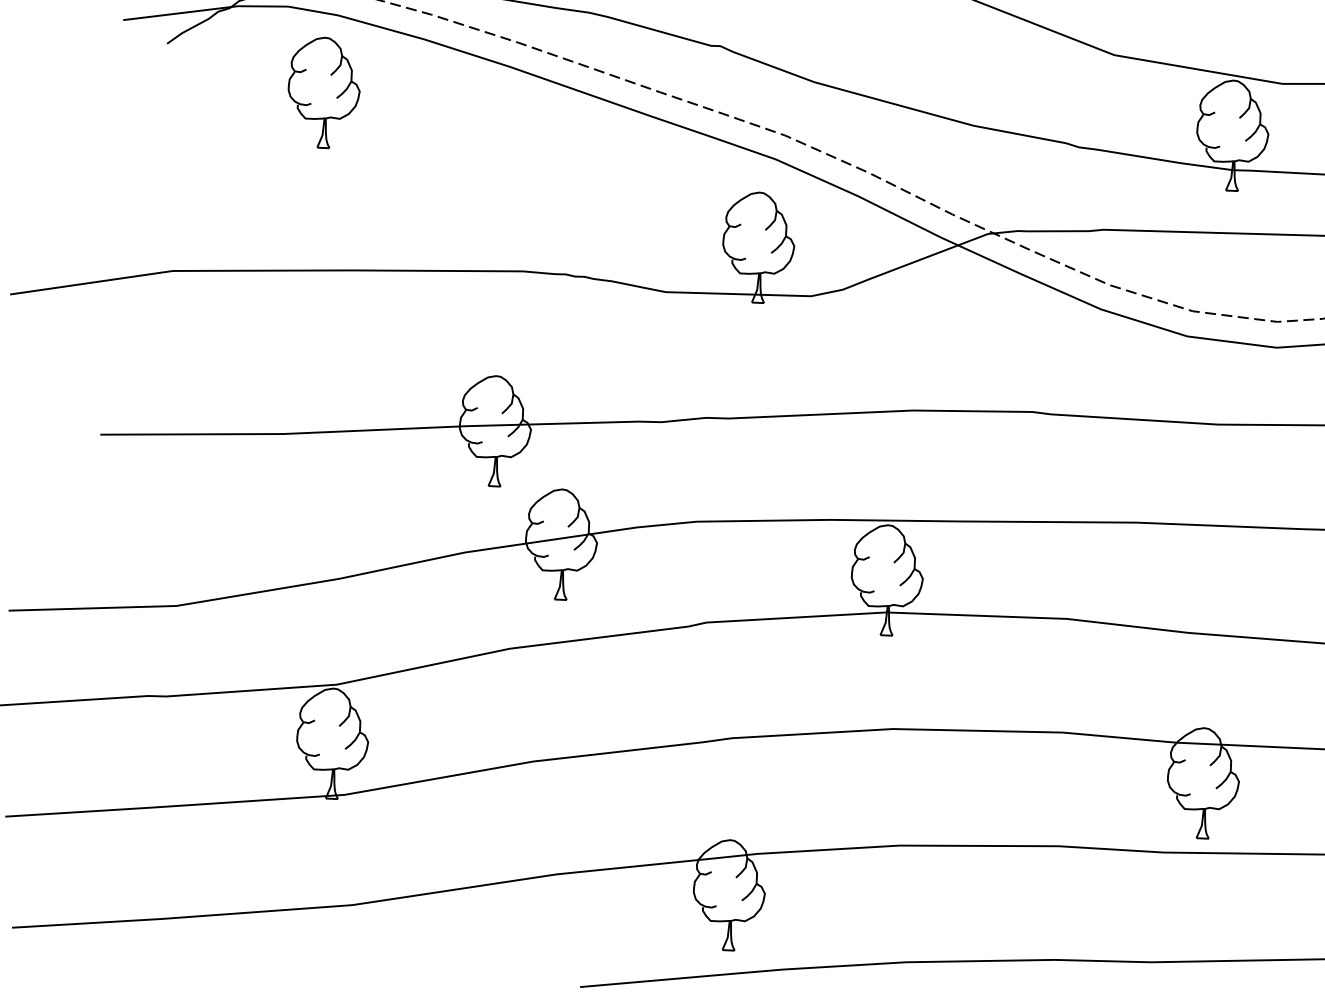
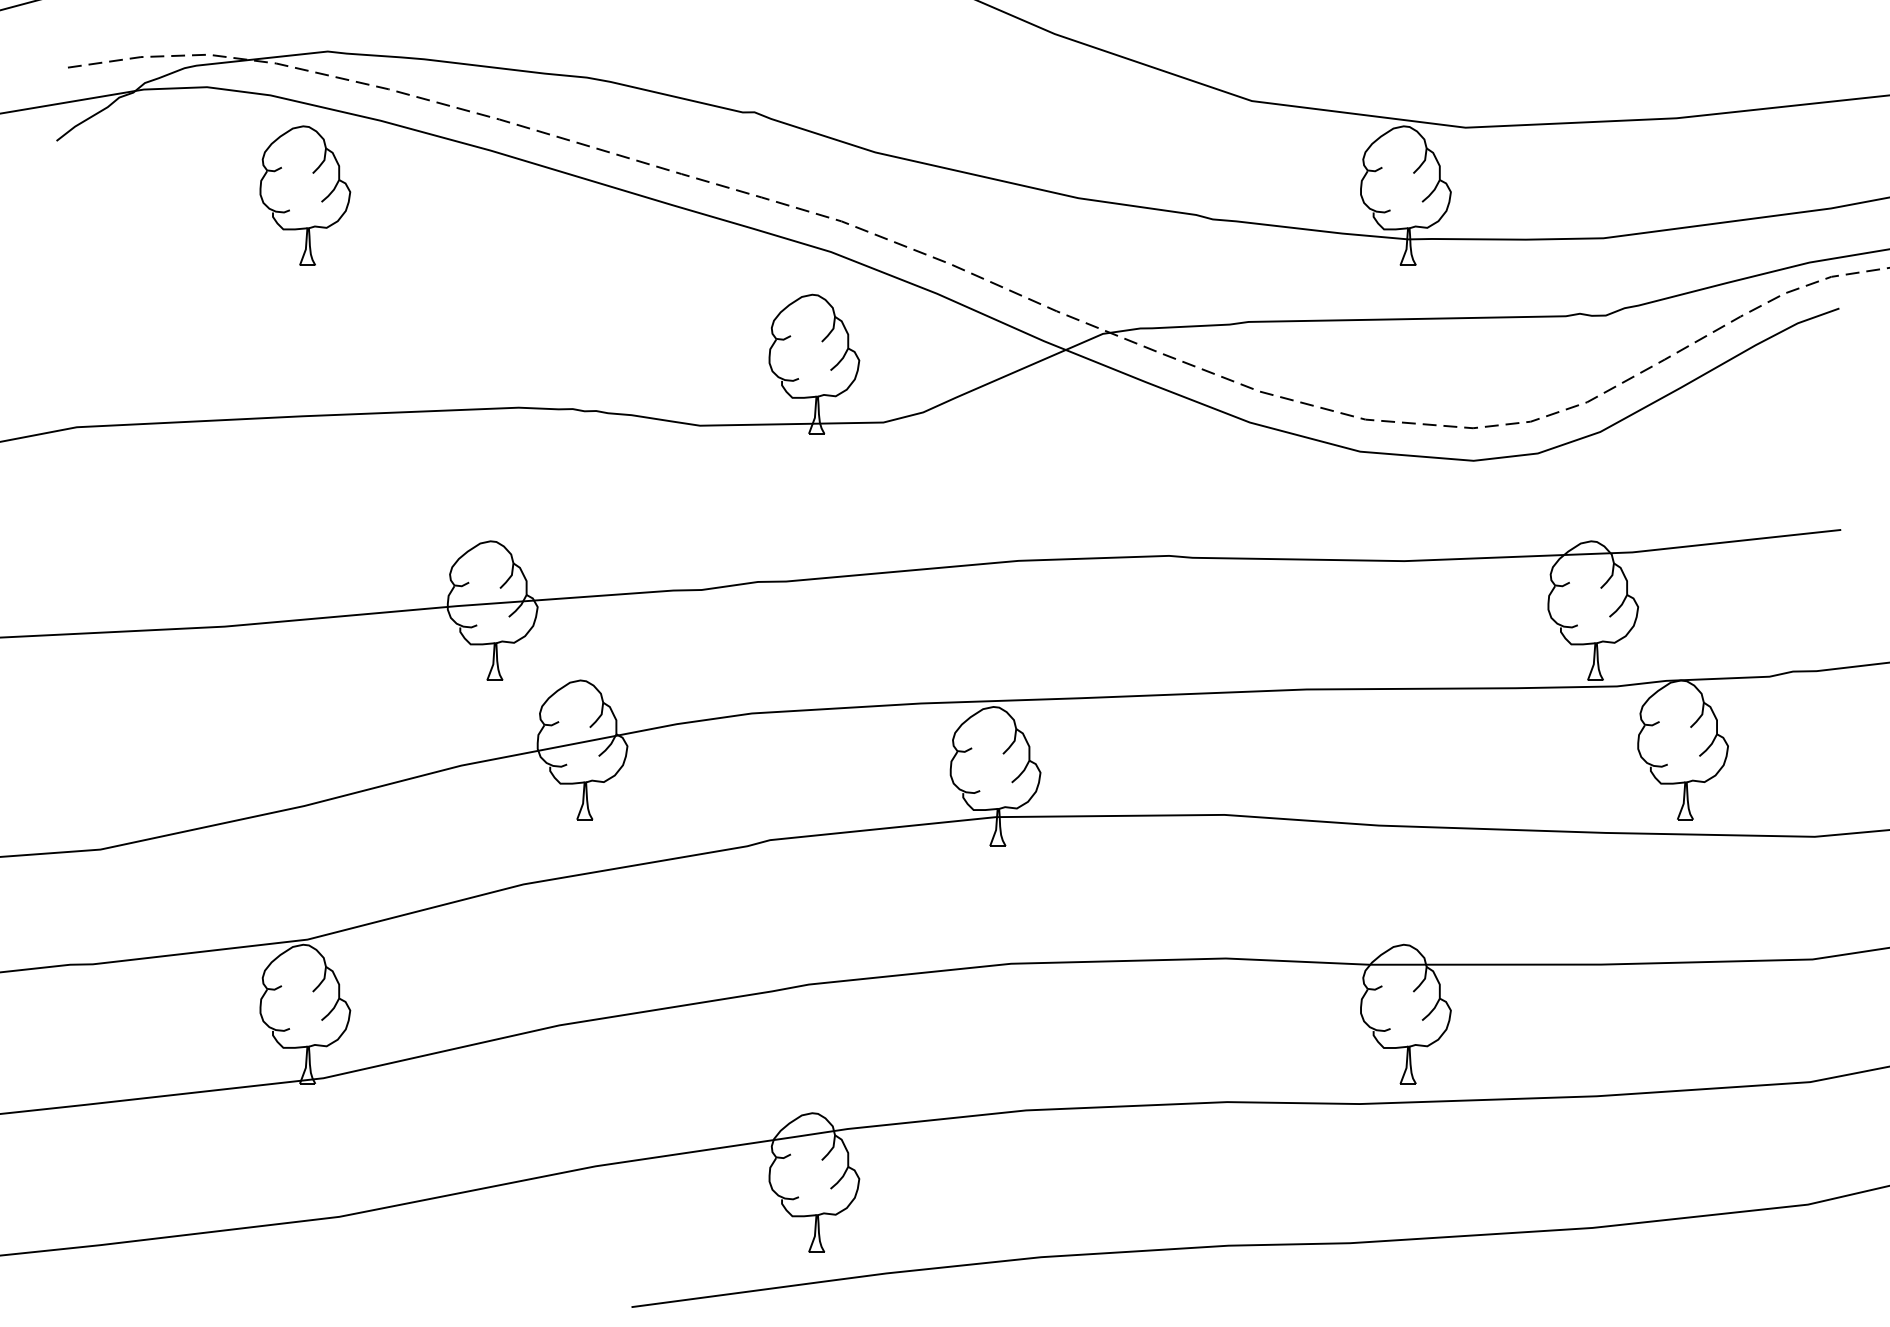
part: (324, 92) -> (305, 195), moved

